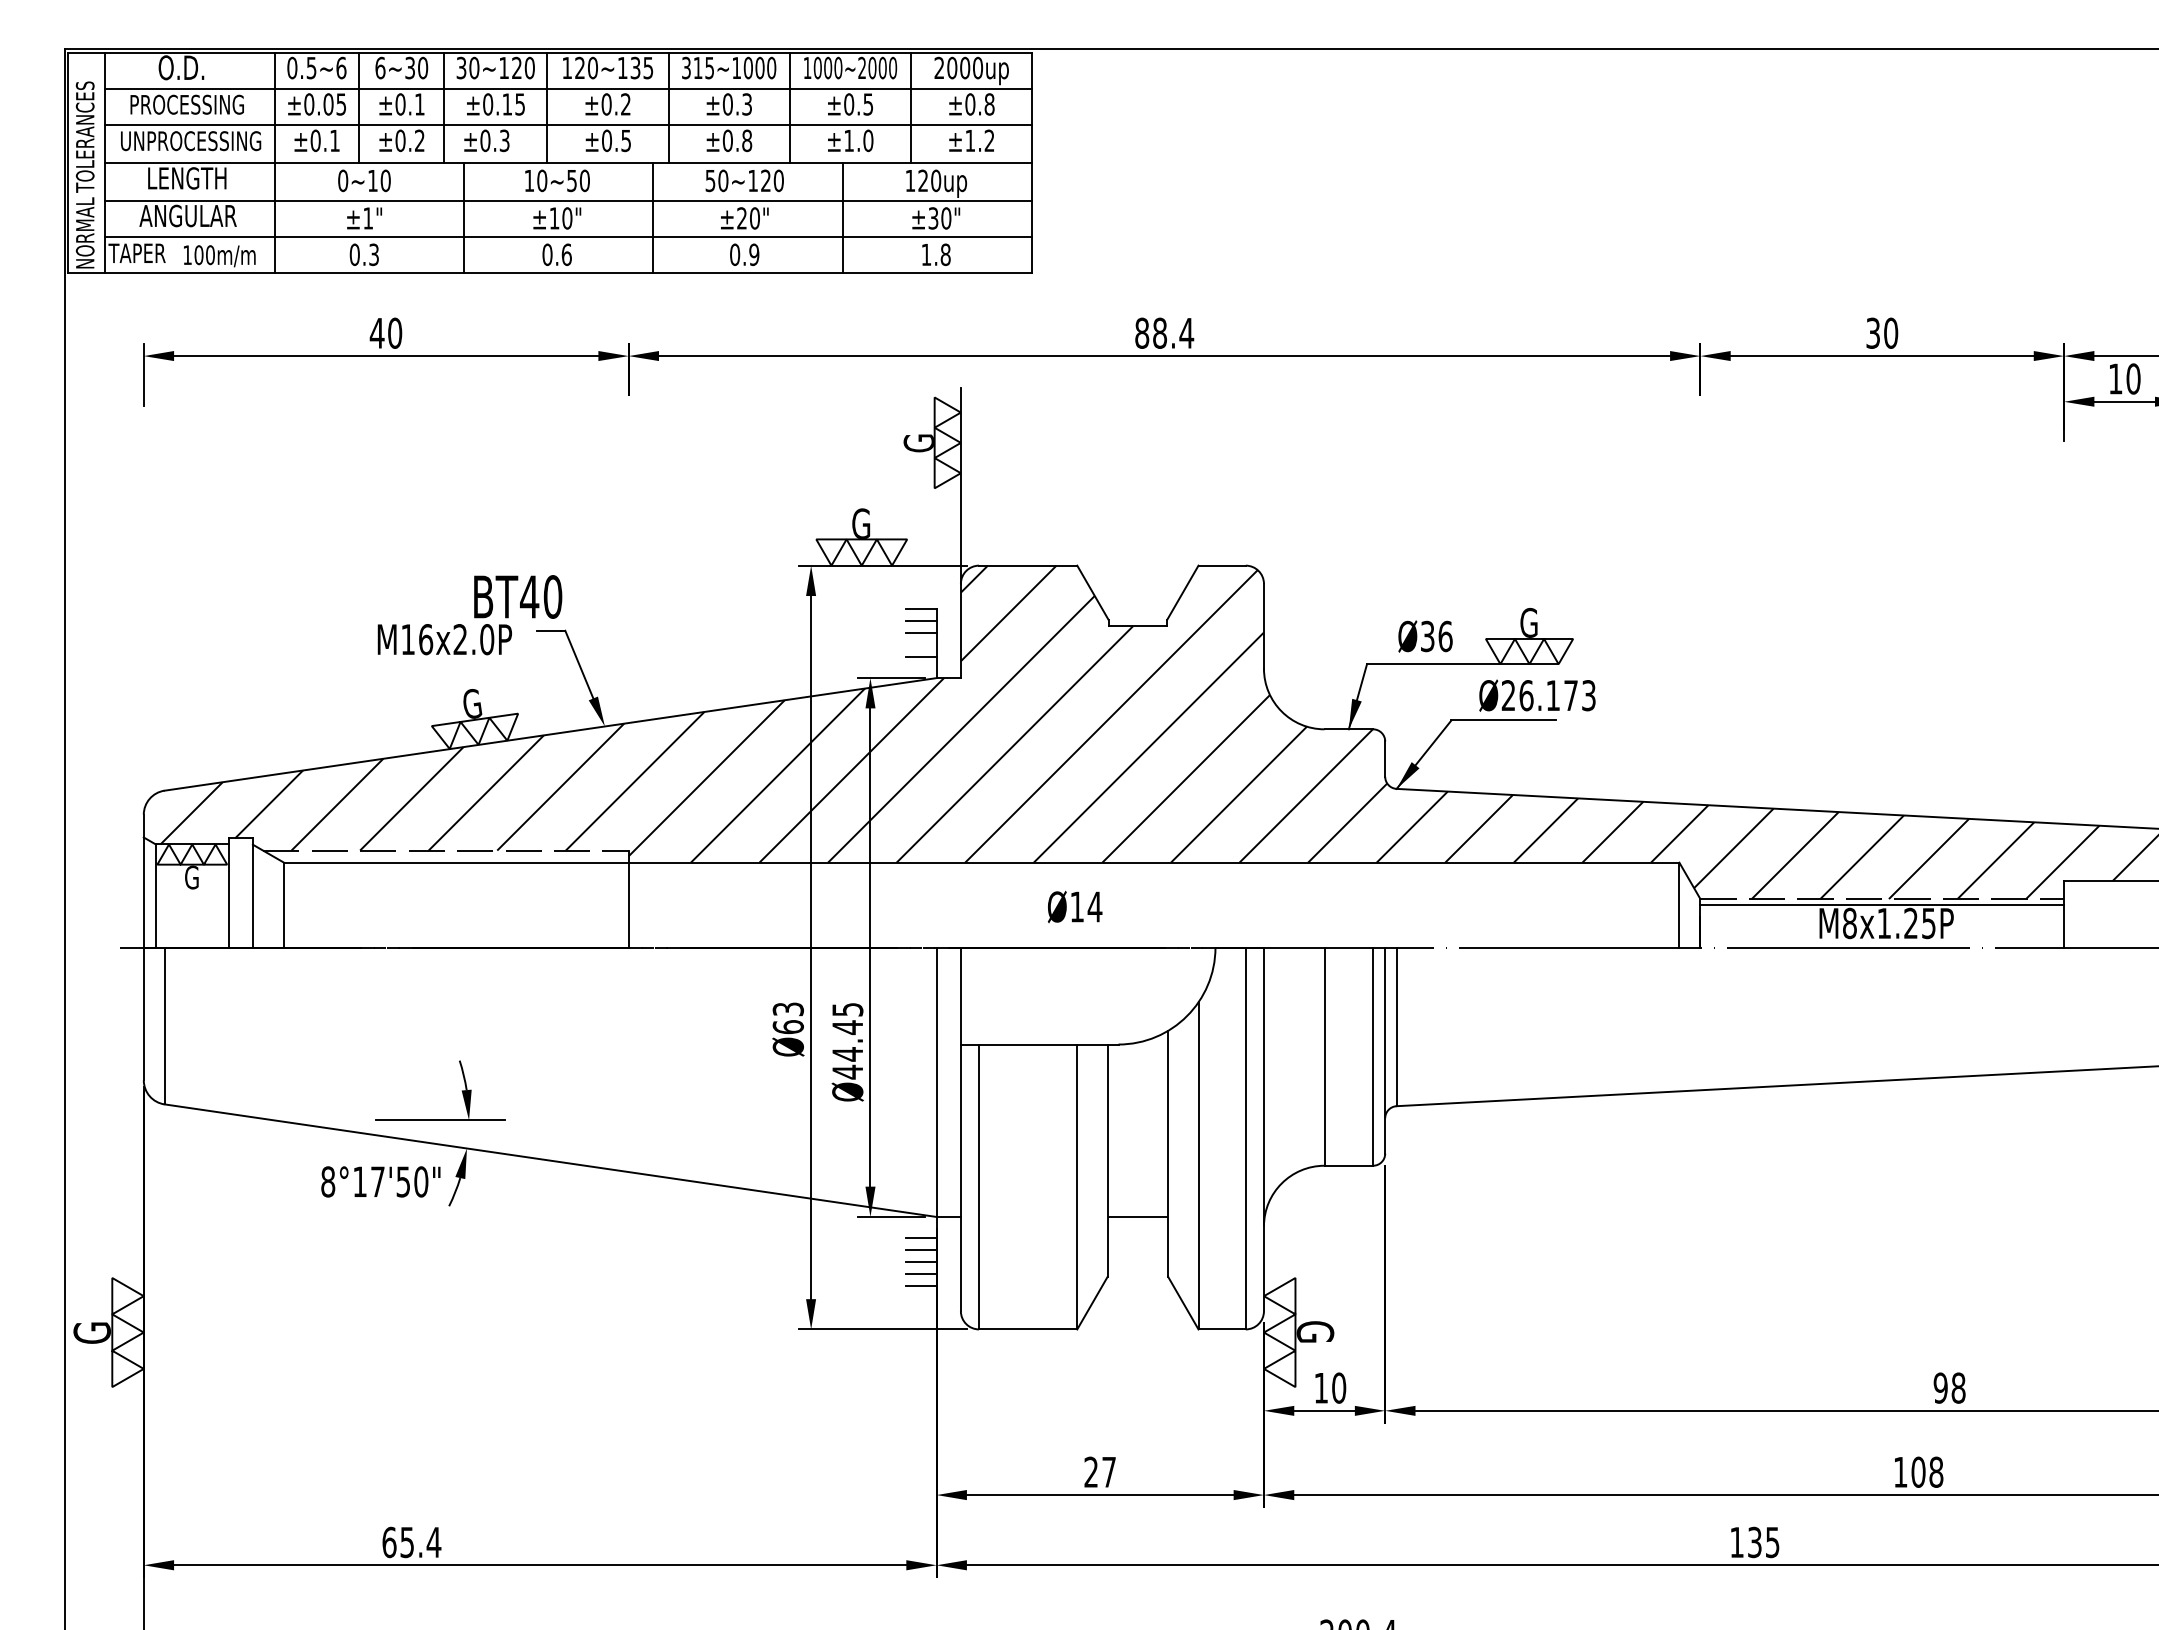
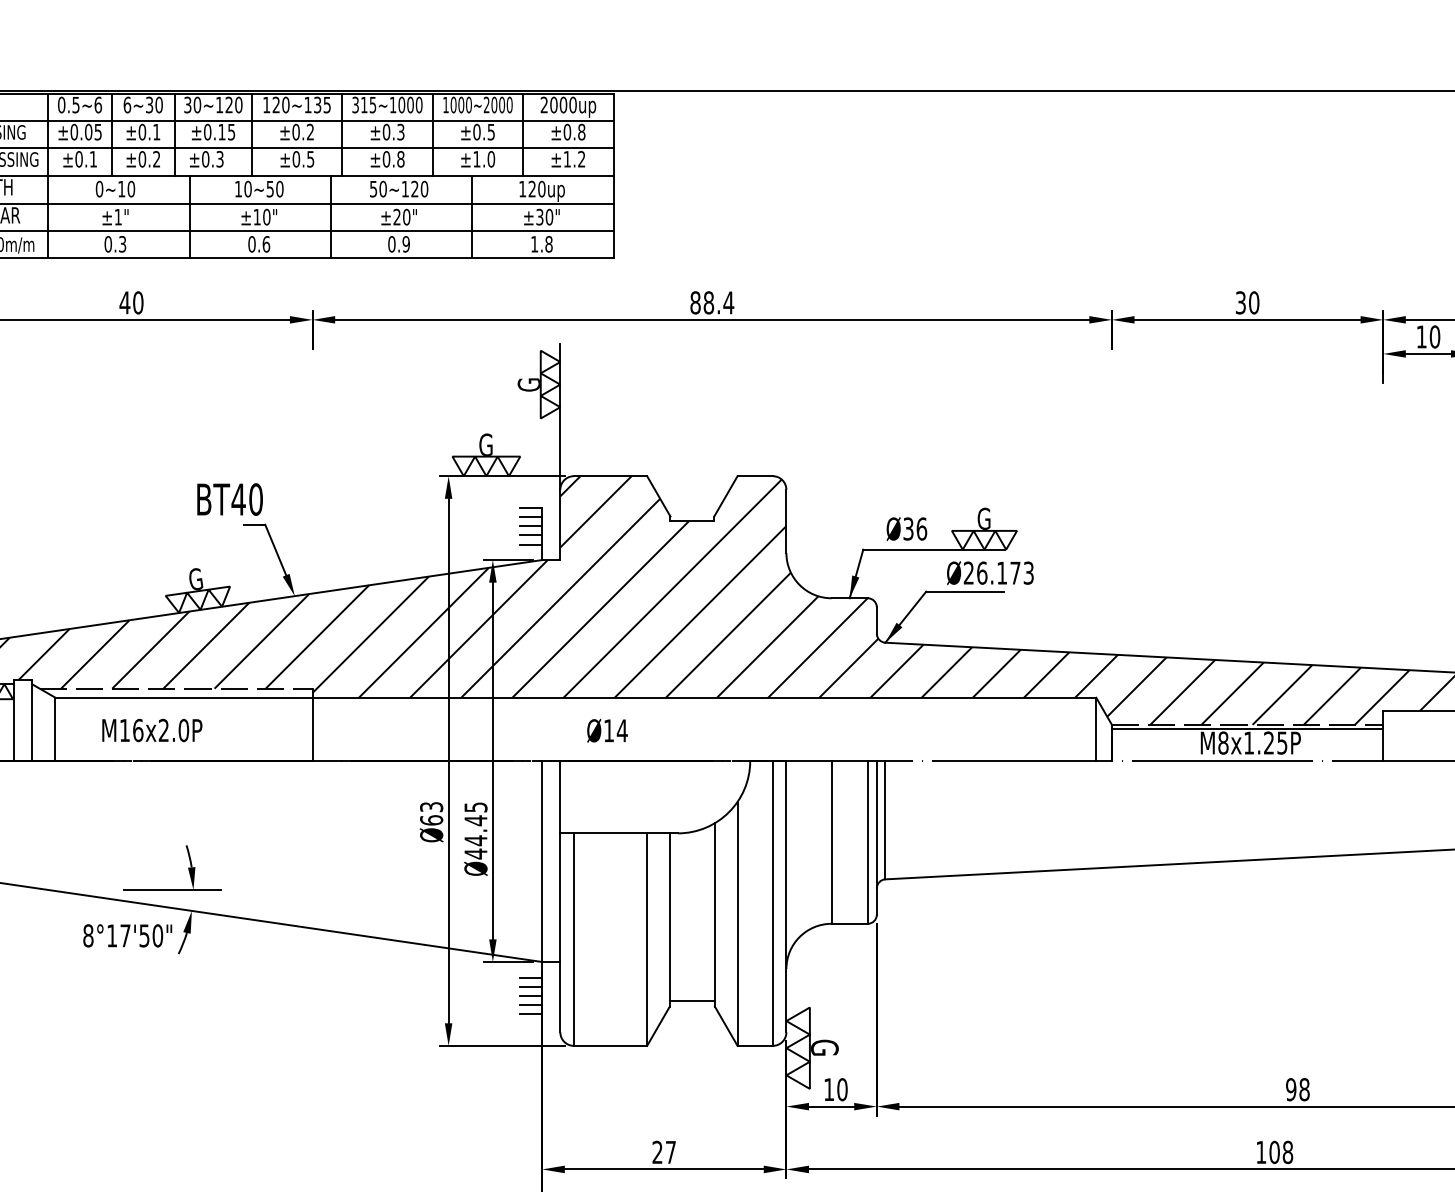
text: (444, 639) -> (152, 730), moved
line: (921, 645) -> (530, 535), added
text: (1075, 906) -> (607, 730), moved
line: (1137, 1216) -> (692, 1000), moved

